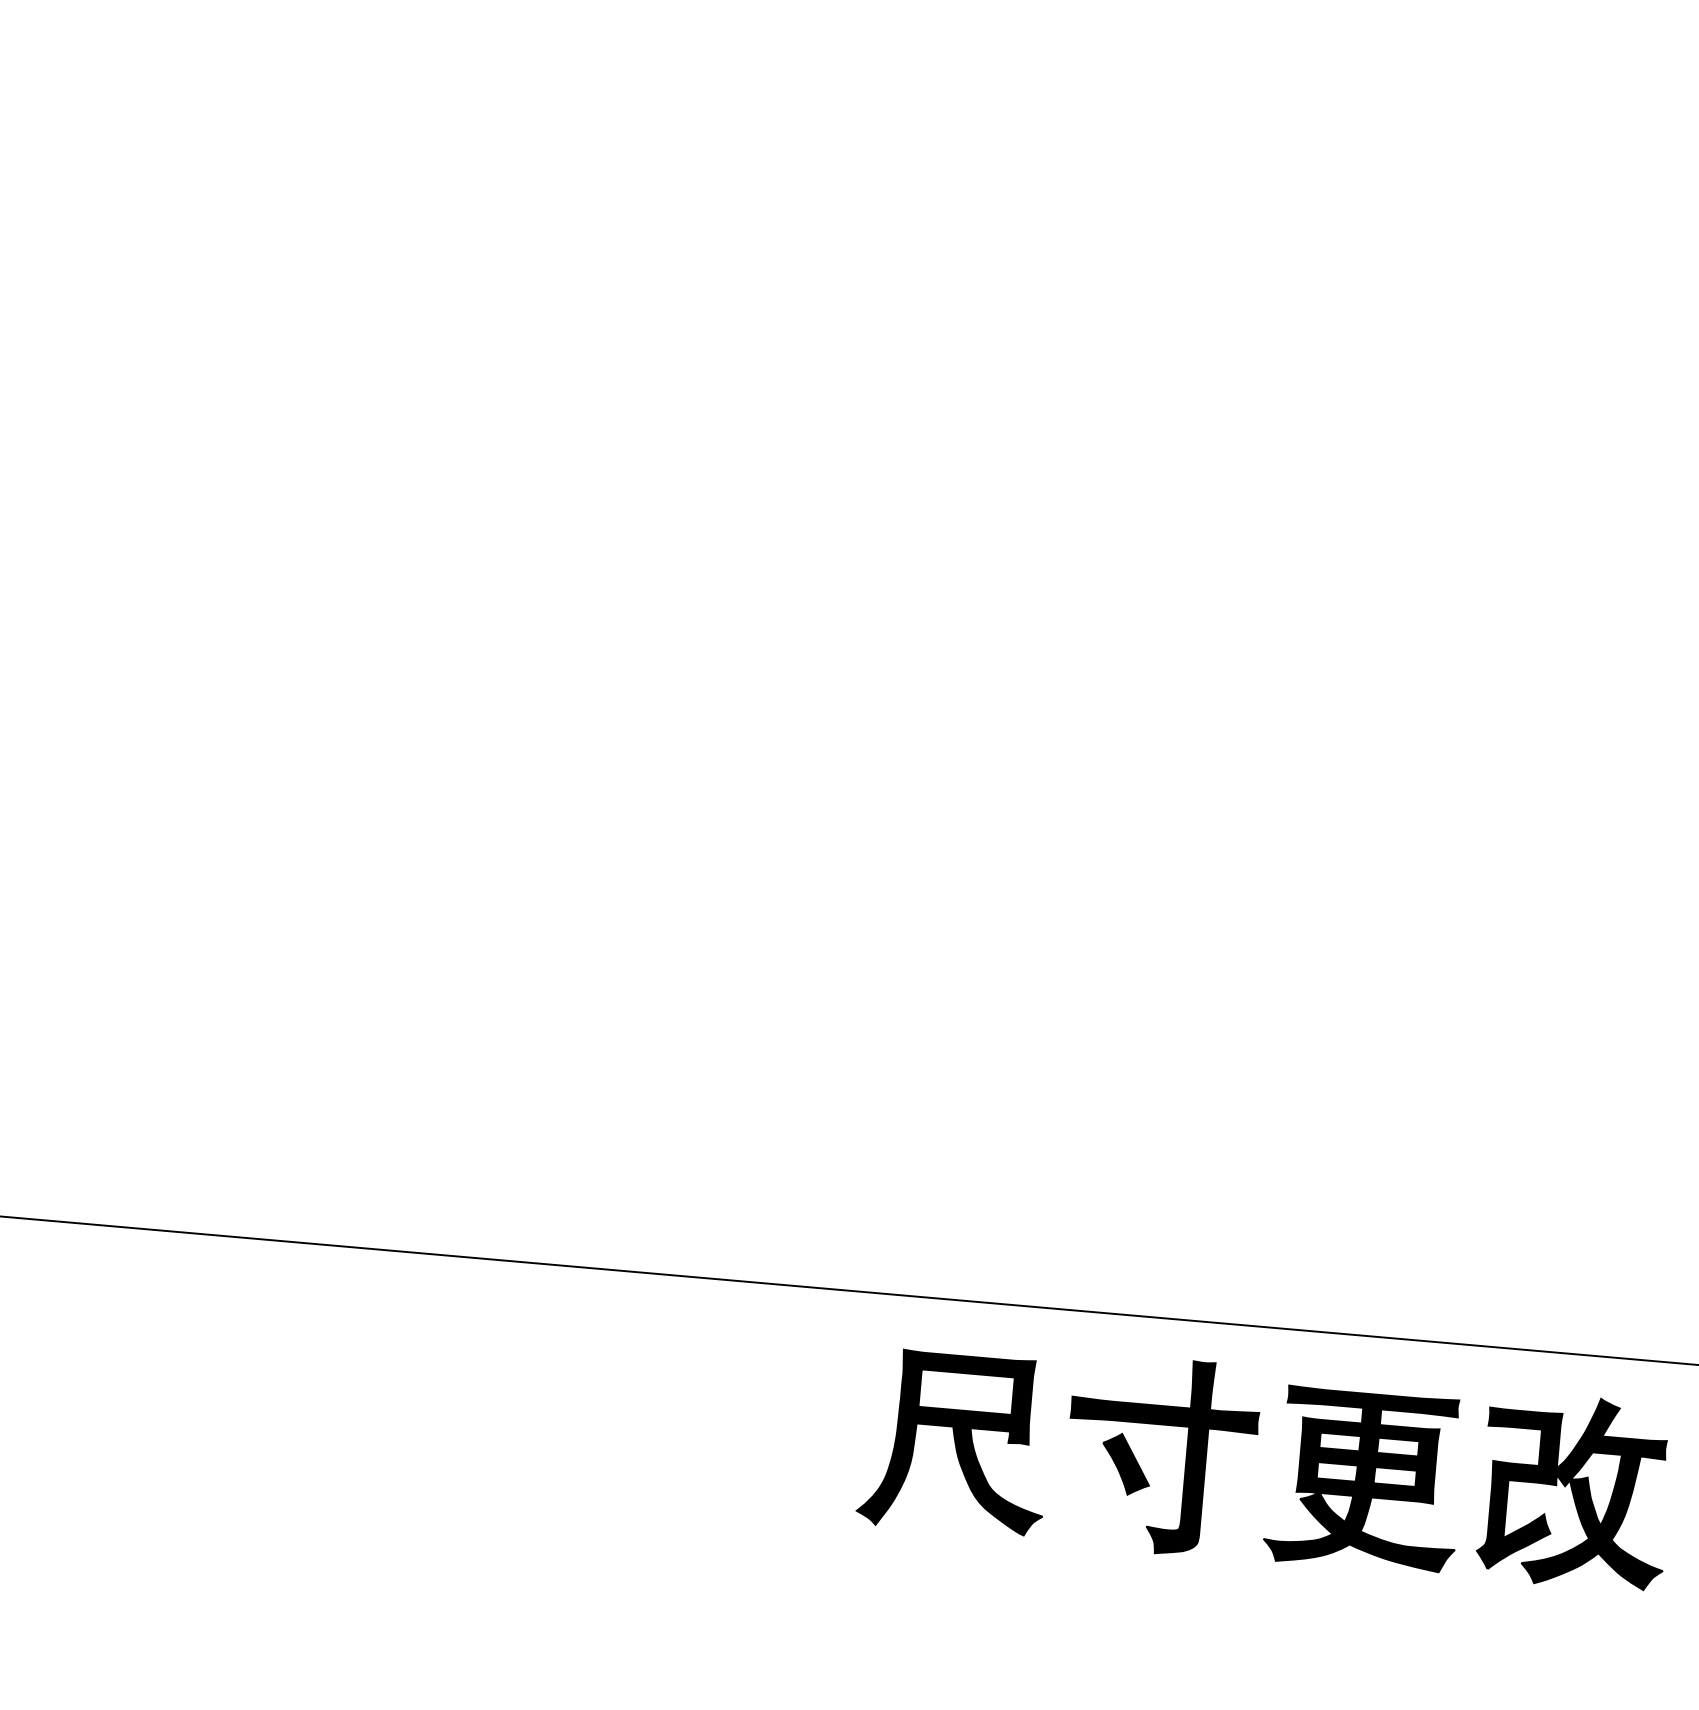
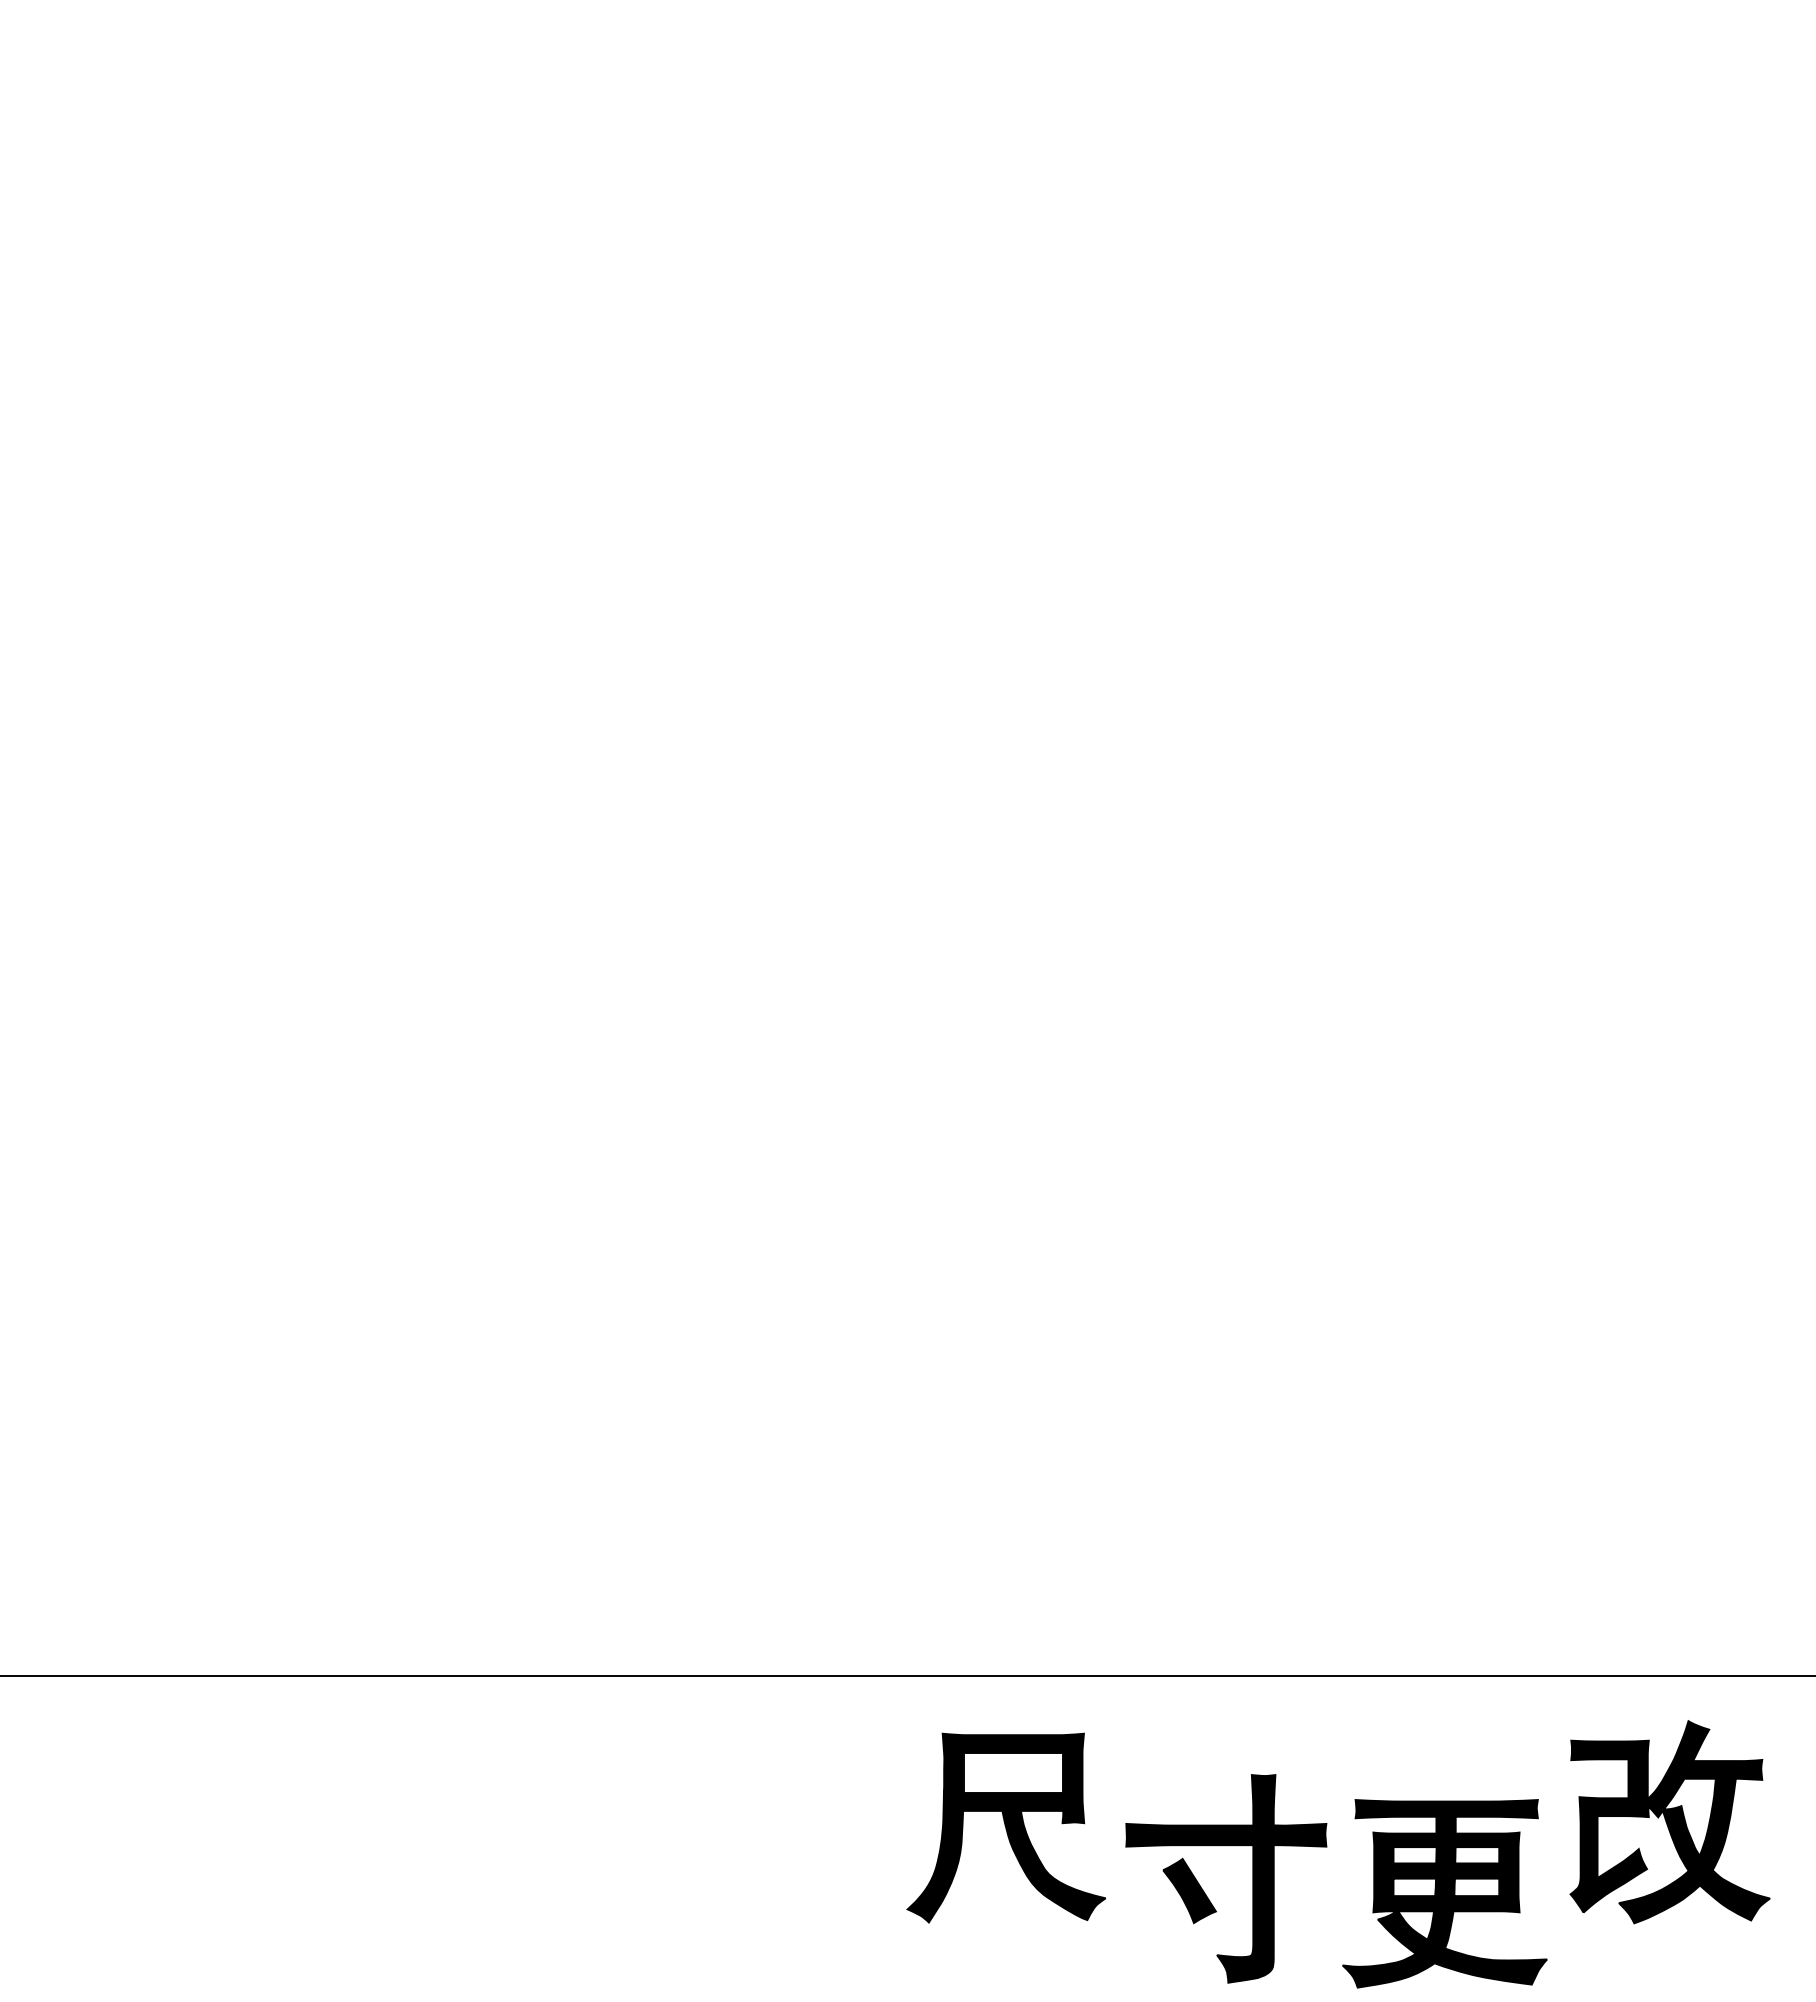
part: (1139, 1464) -> (1203, 1889), moved
part: (1364, 1480) -> (1444, 1893), moved

